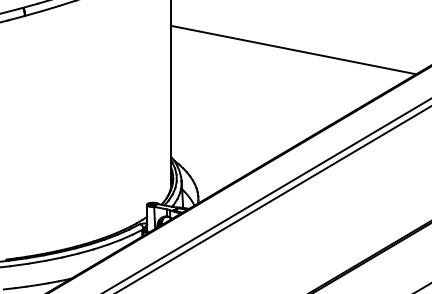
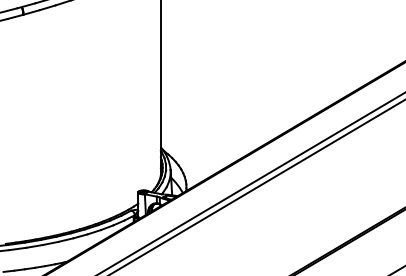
line: (293, 49) -> (275, 46), removed

